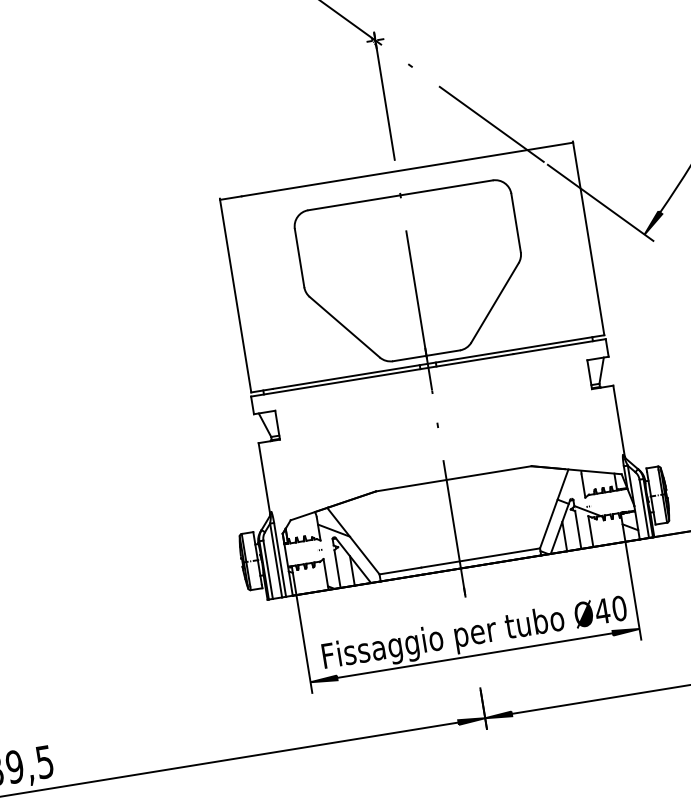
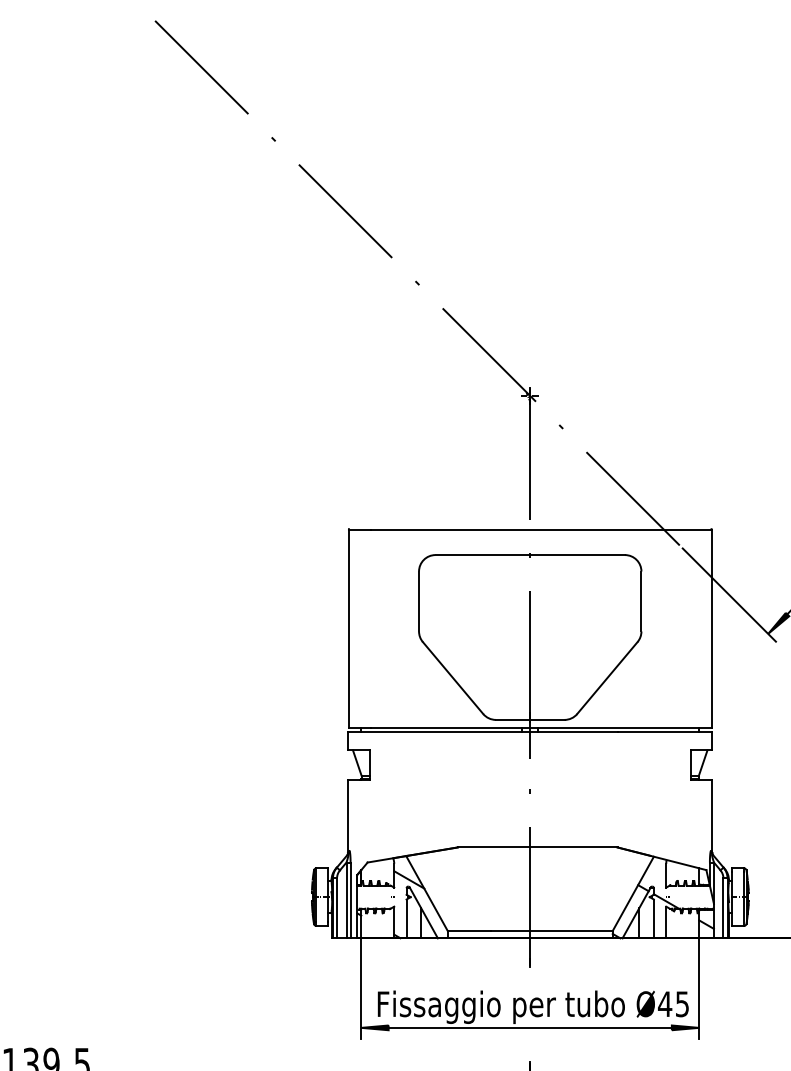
text: (619, 608) -> (682, 1004), Ø40 -> Ø45

